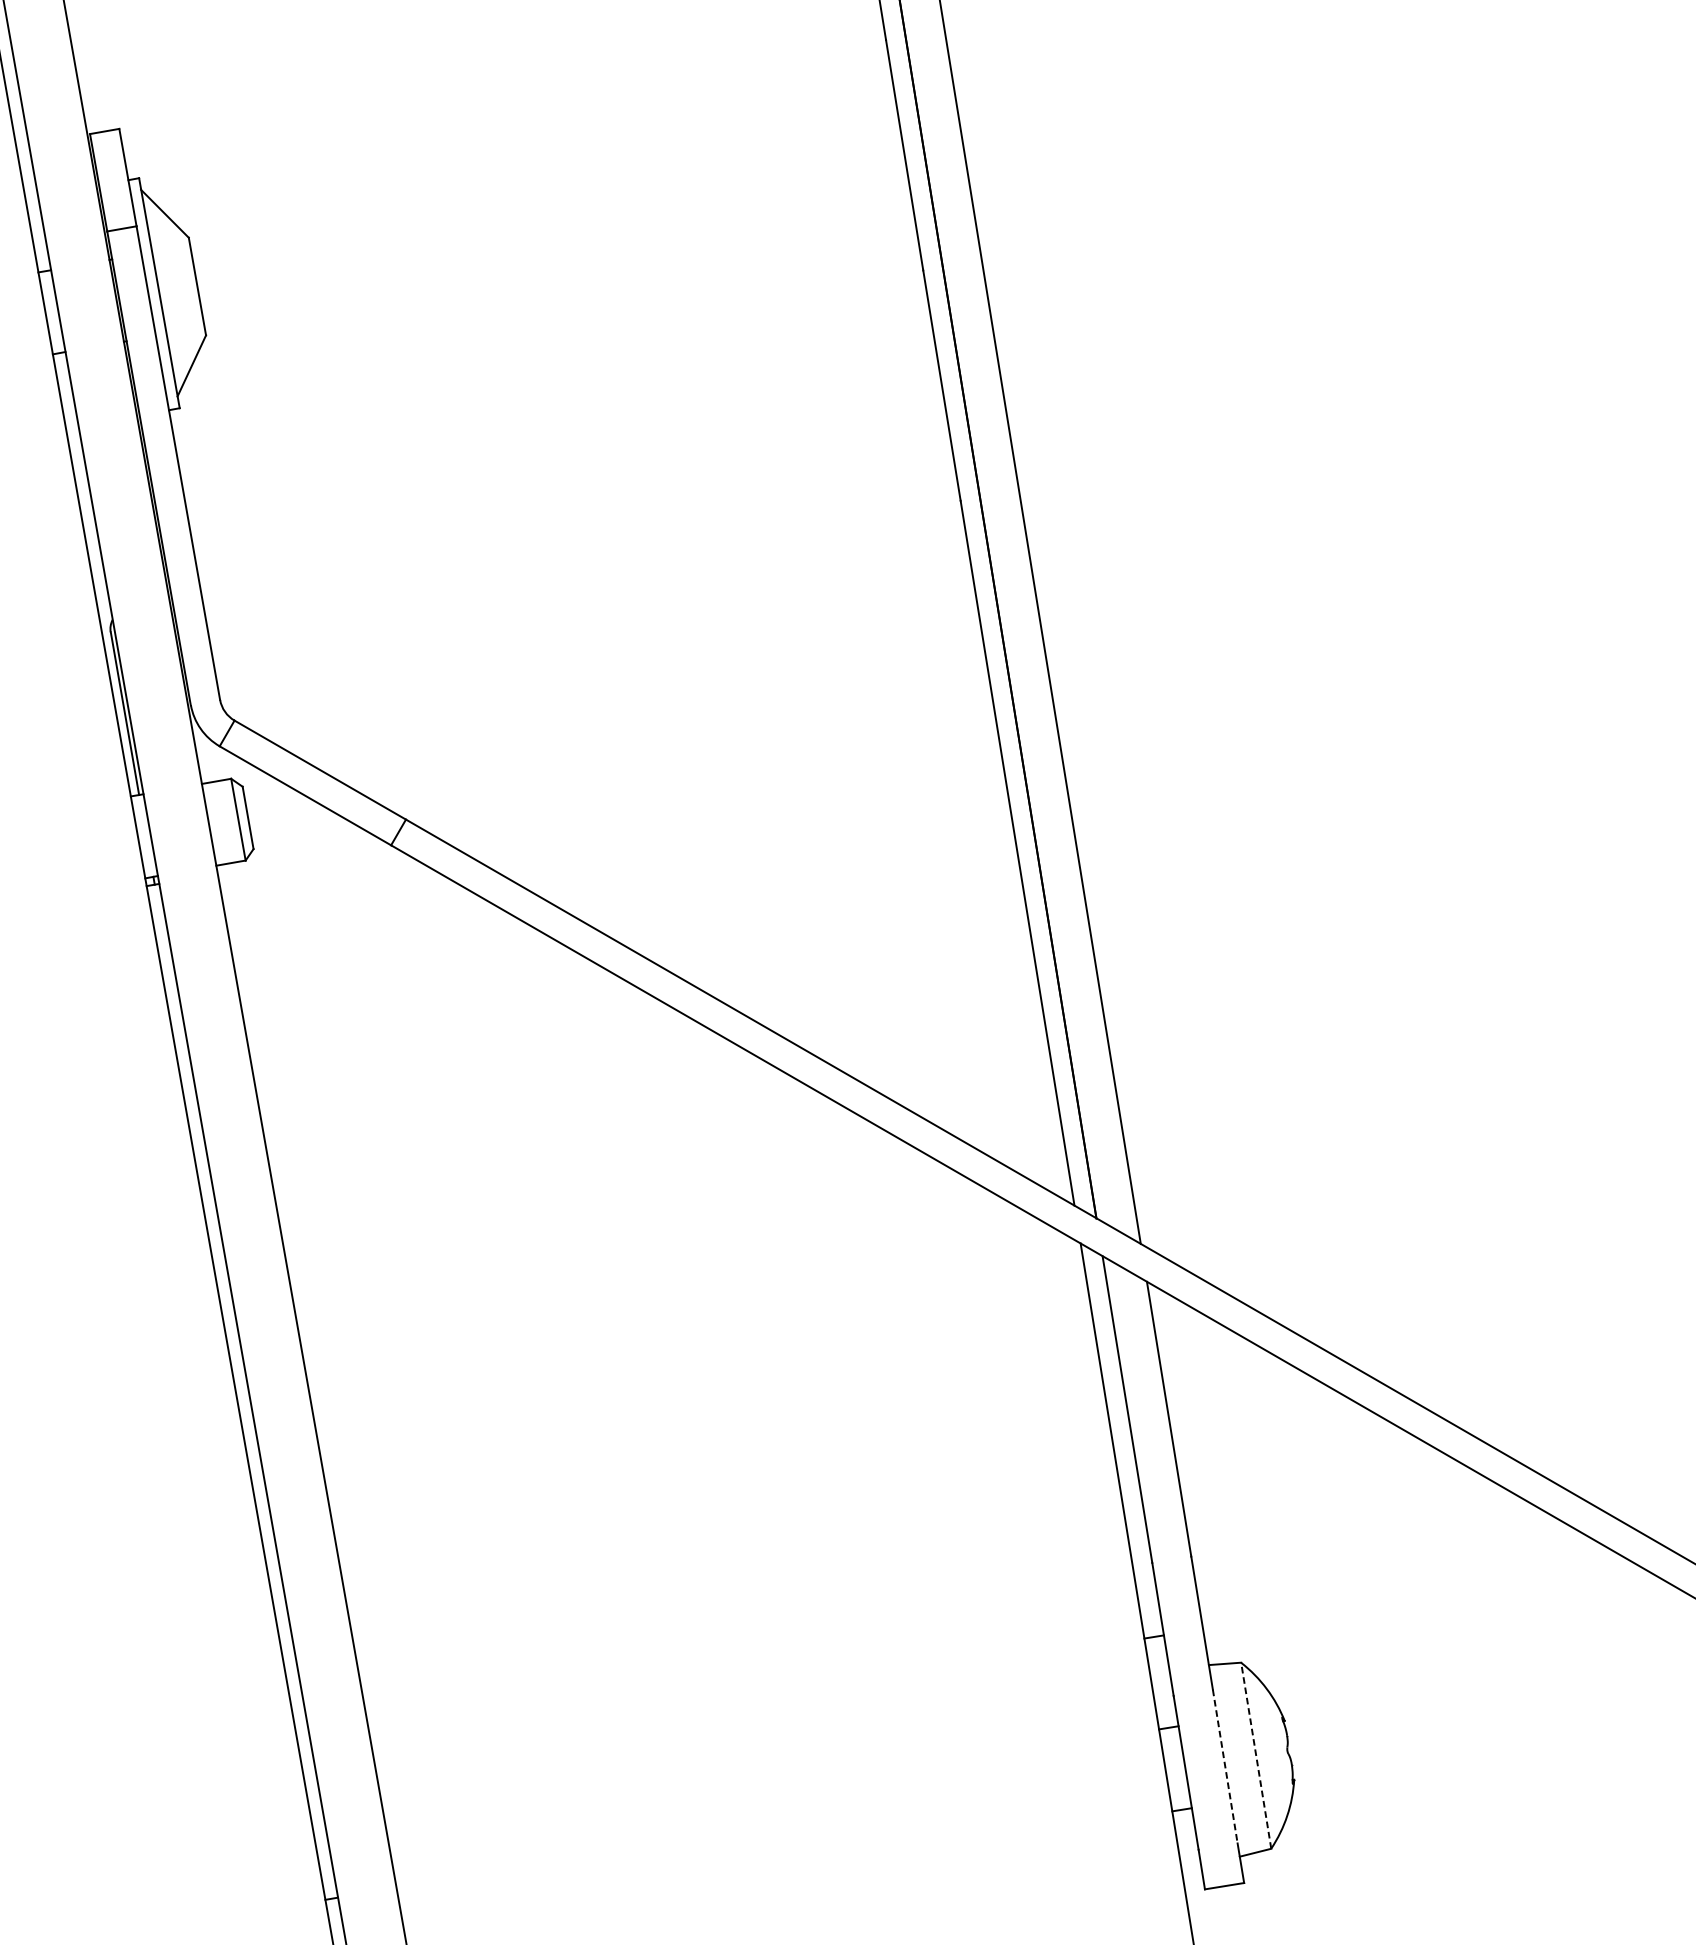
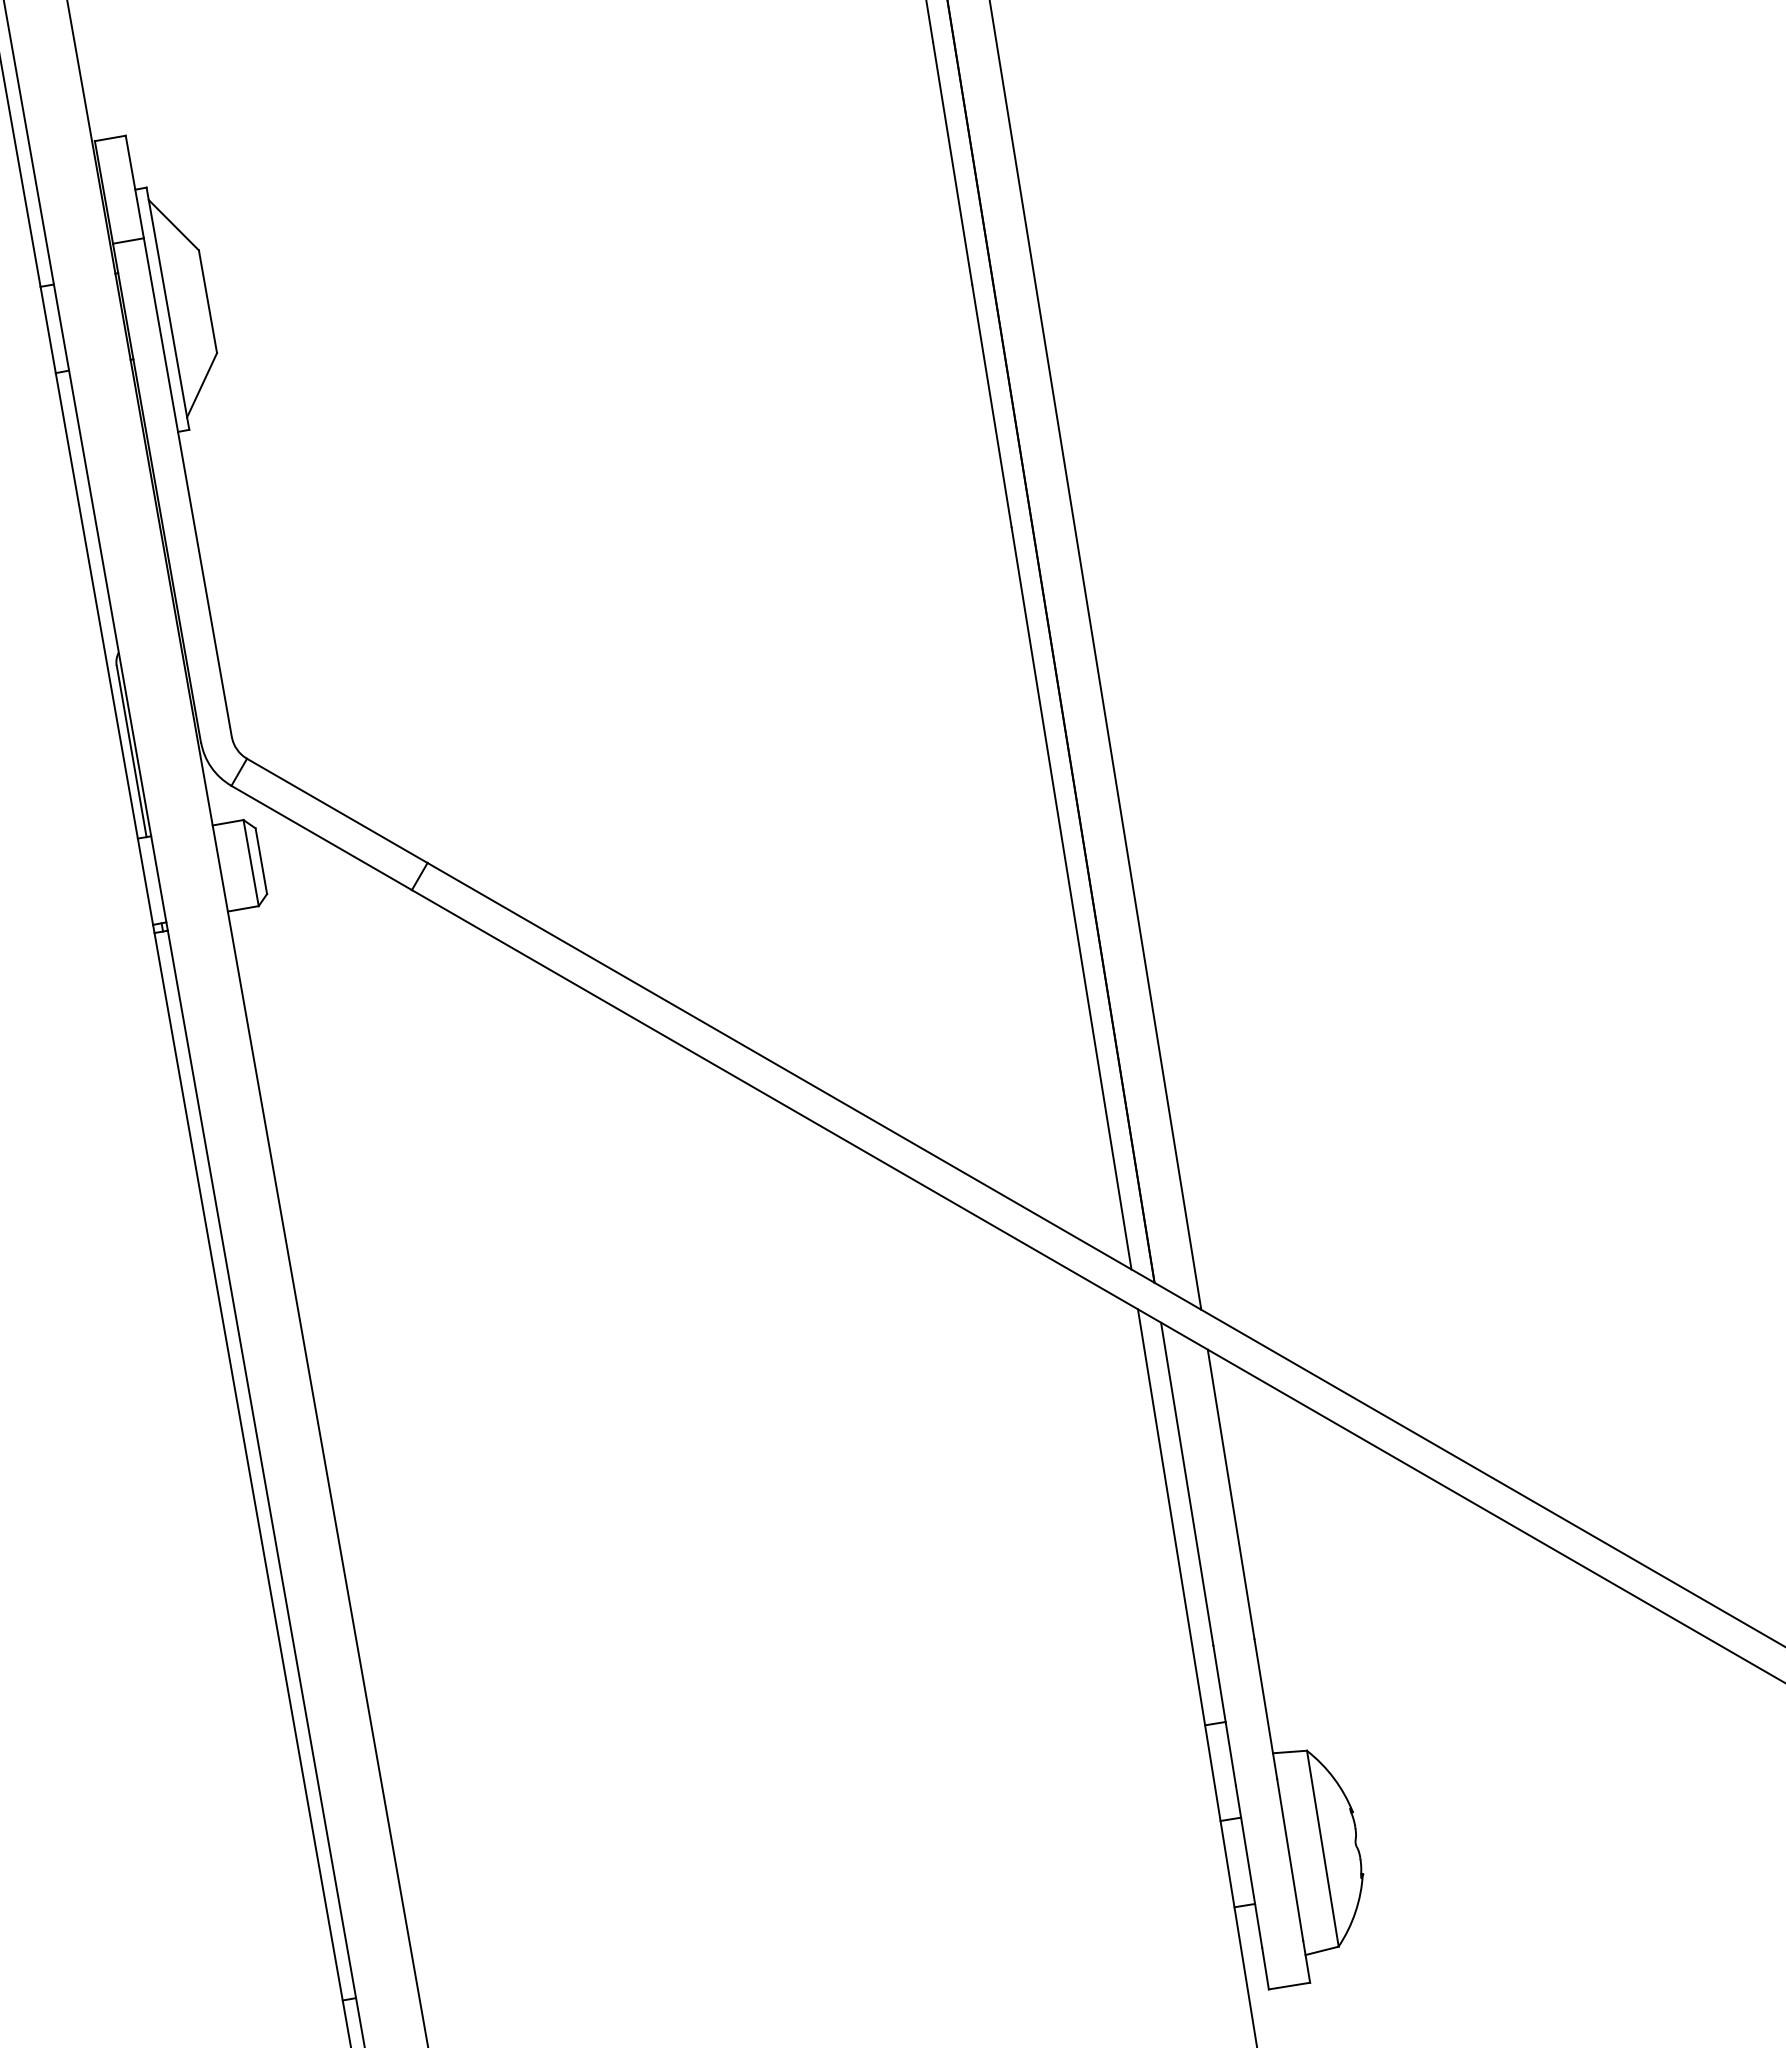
line: (1255, 1755) -> (1322, 1848), dashed -> solid
line: (1225, 1766) -> (1290, 1860), dashed -> solid

